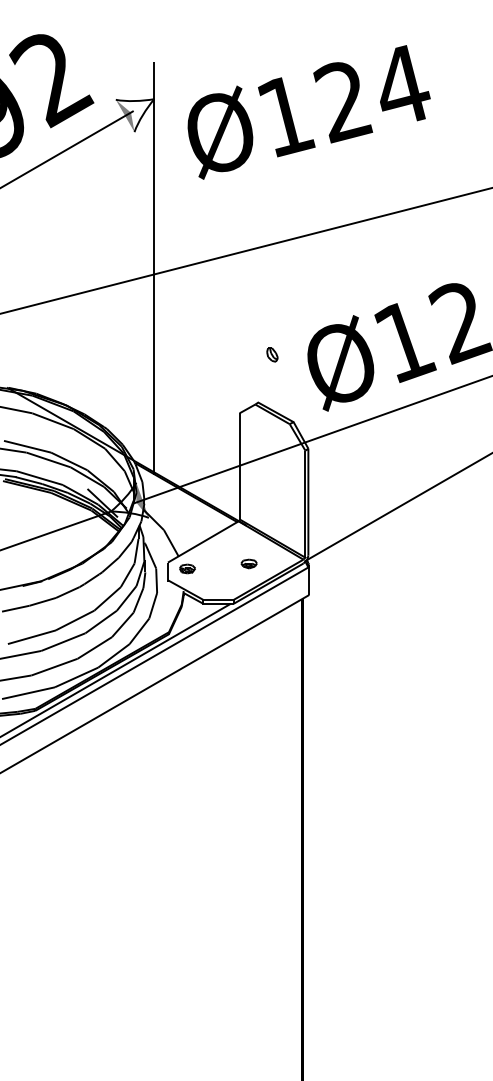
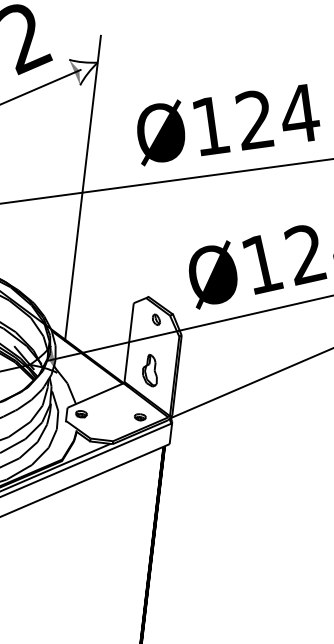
text: (308, 112) -> (228, 125), moved
part: (272, 354) -> (156, 319), moved
part: (272, 499) -> (150, 370), added
part: (248, 563) -> (139, 416), moved

